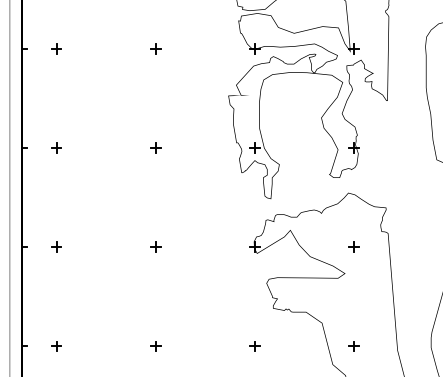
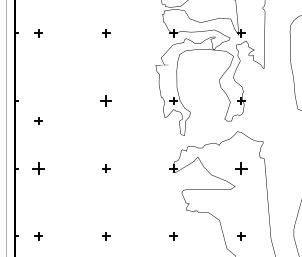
part: (56, 147) -> (38, 120), moved
part: (156, 147) -> (106, 100), size x1.6
part: (56, 247) -> (38, 168), size x1.6
part: (354, 247) -> (241, 168), size x1.6

